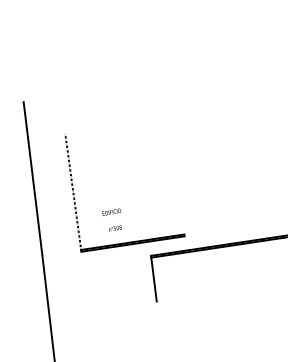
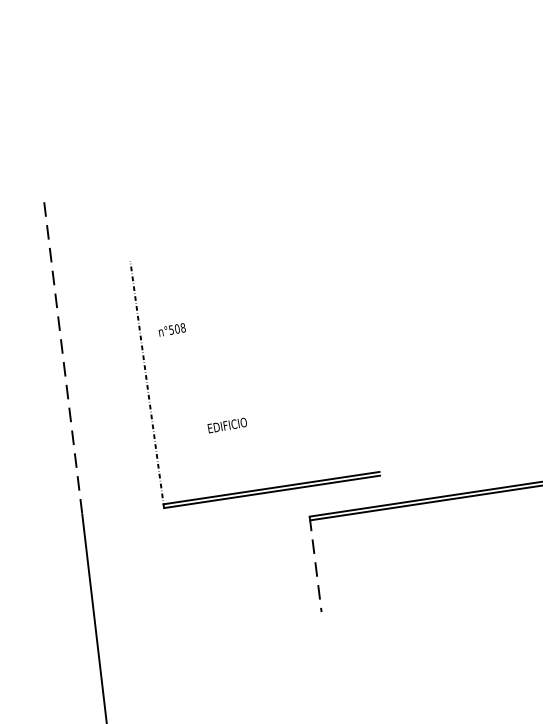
line: (32, 178) -> (61, 354), solid -> dashed
text: (115, 228) -> (172, 329), moved
line: (153, 279) -> (314, 566), solid -> dashed

